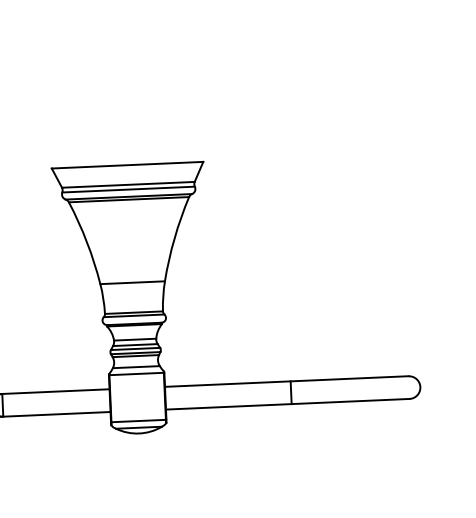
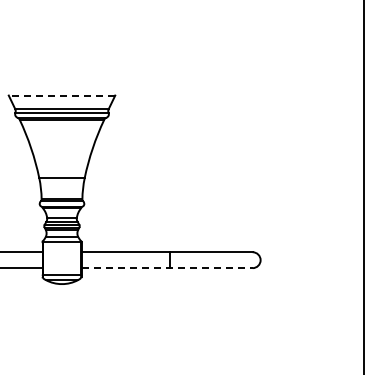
line: (126, 165) -> (61, 95), solid -> dashed
line: (288, 404) -> (167, 268), solid -> dashed

